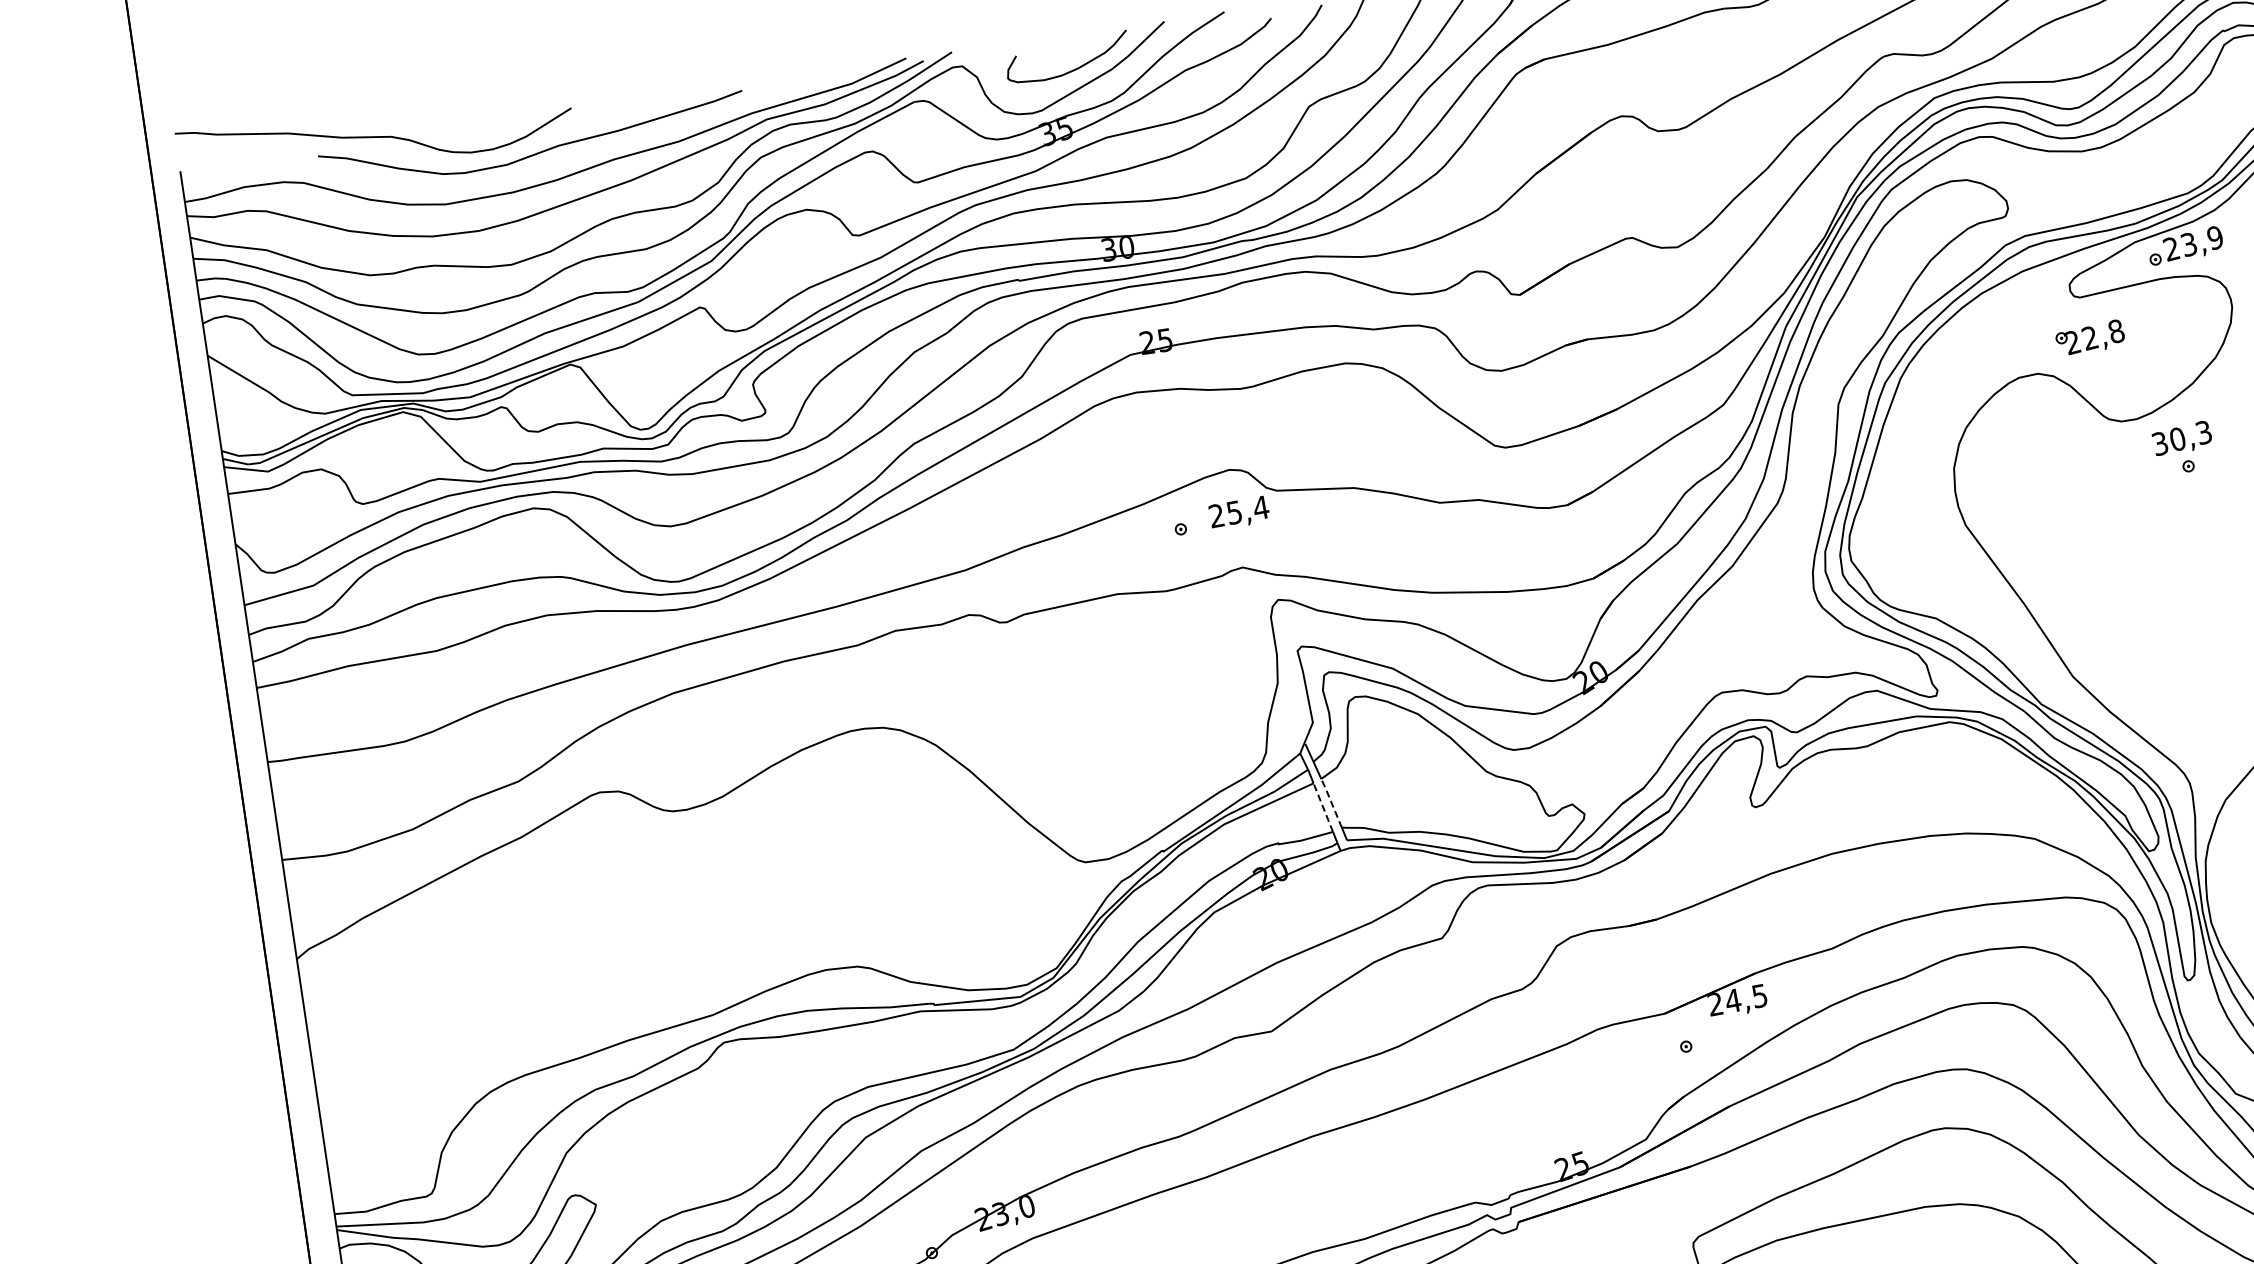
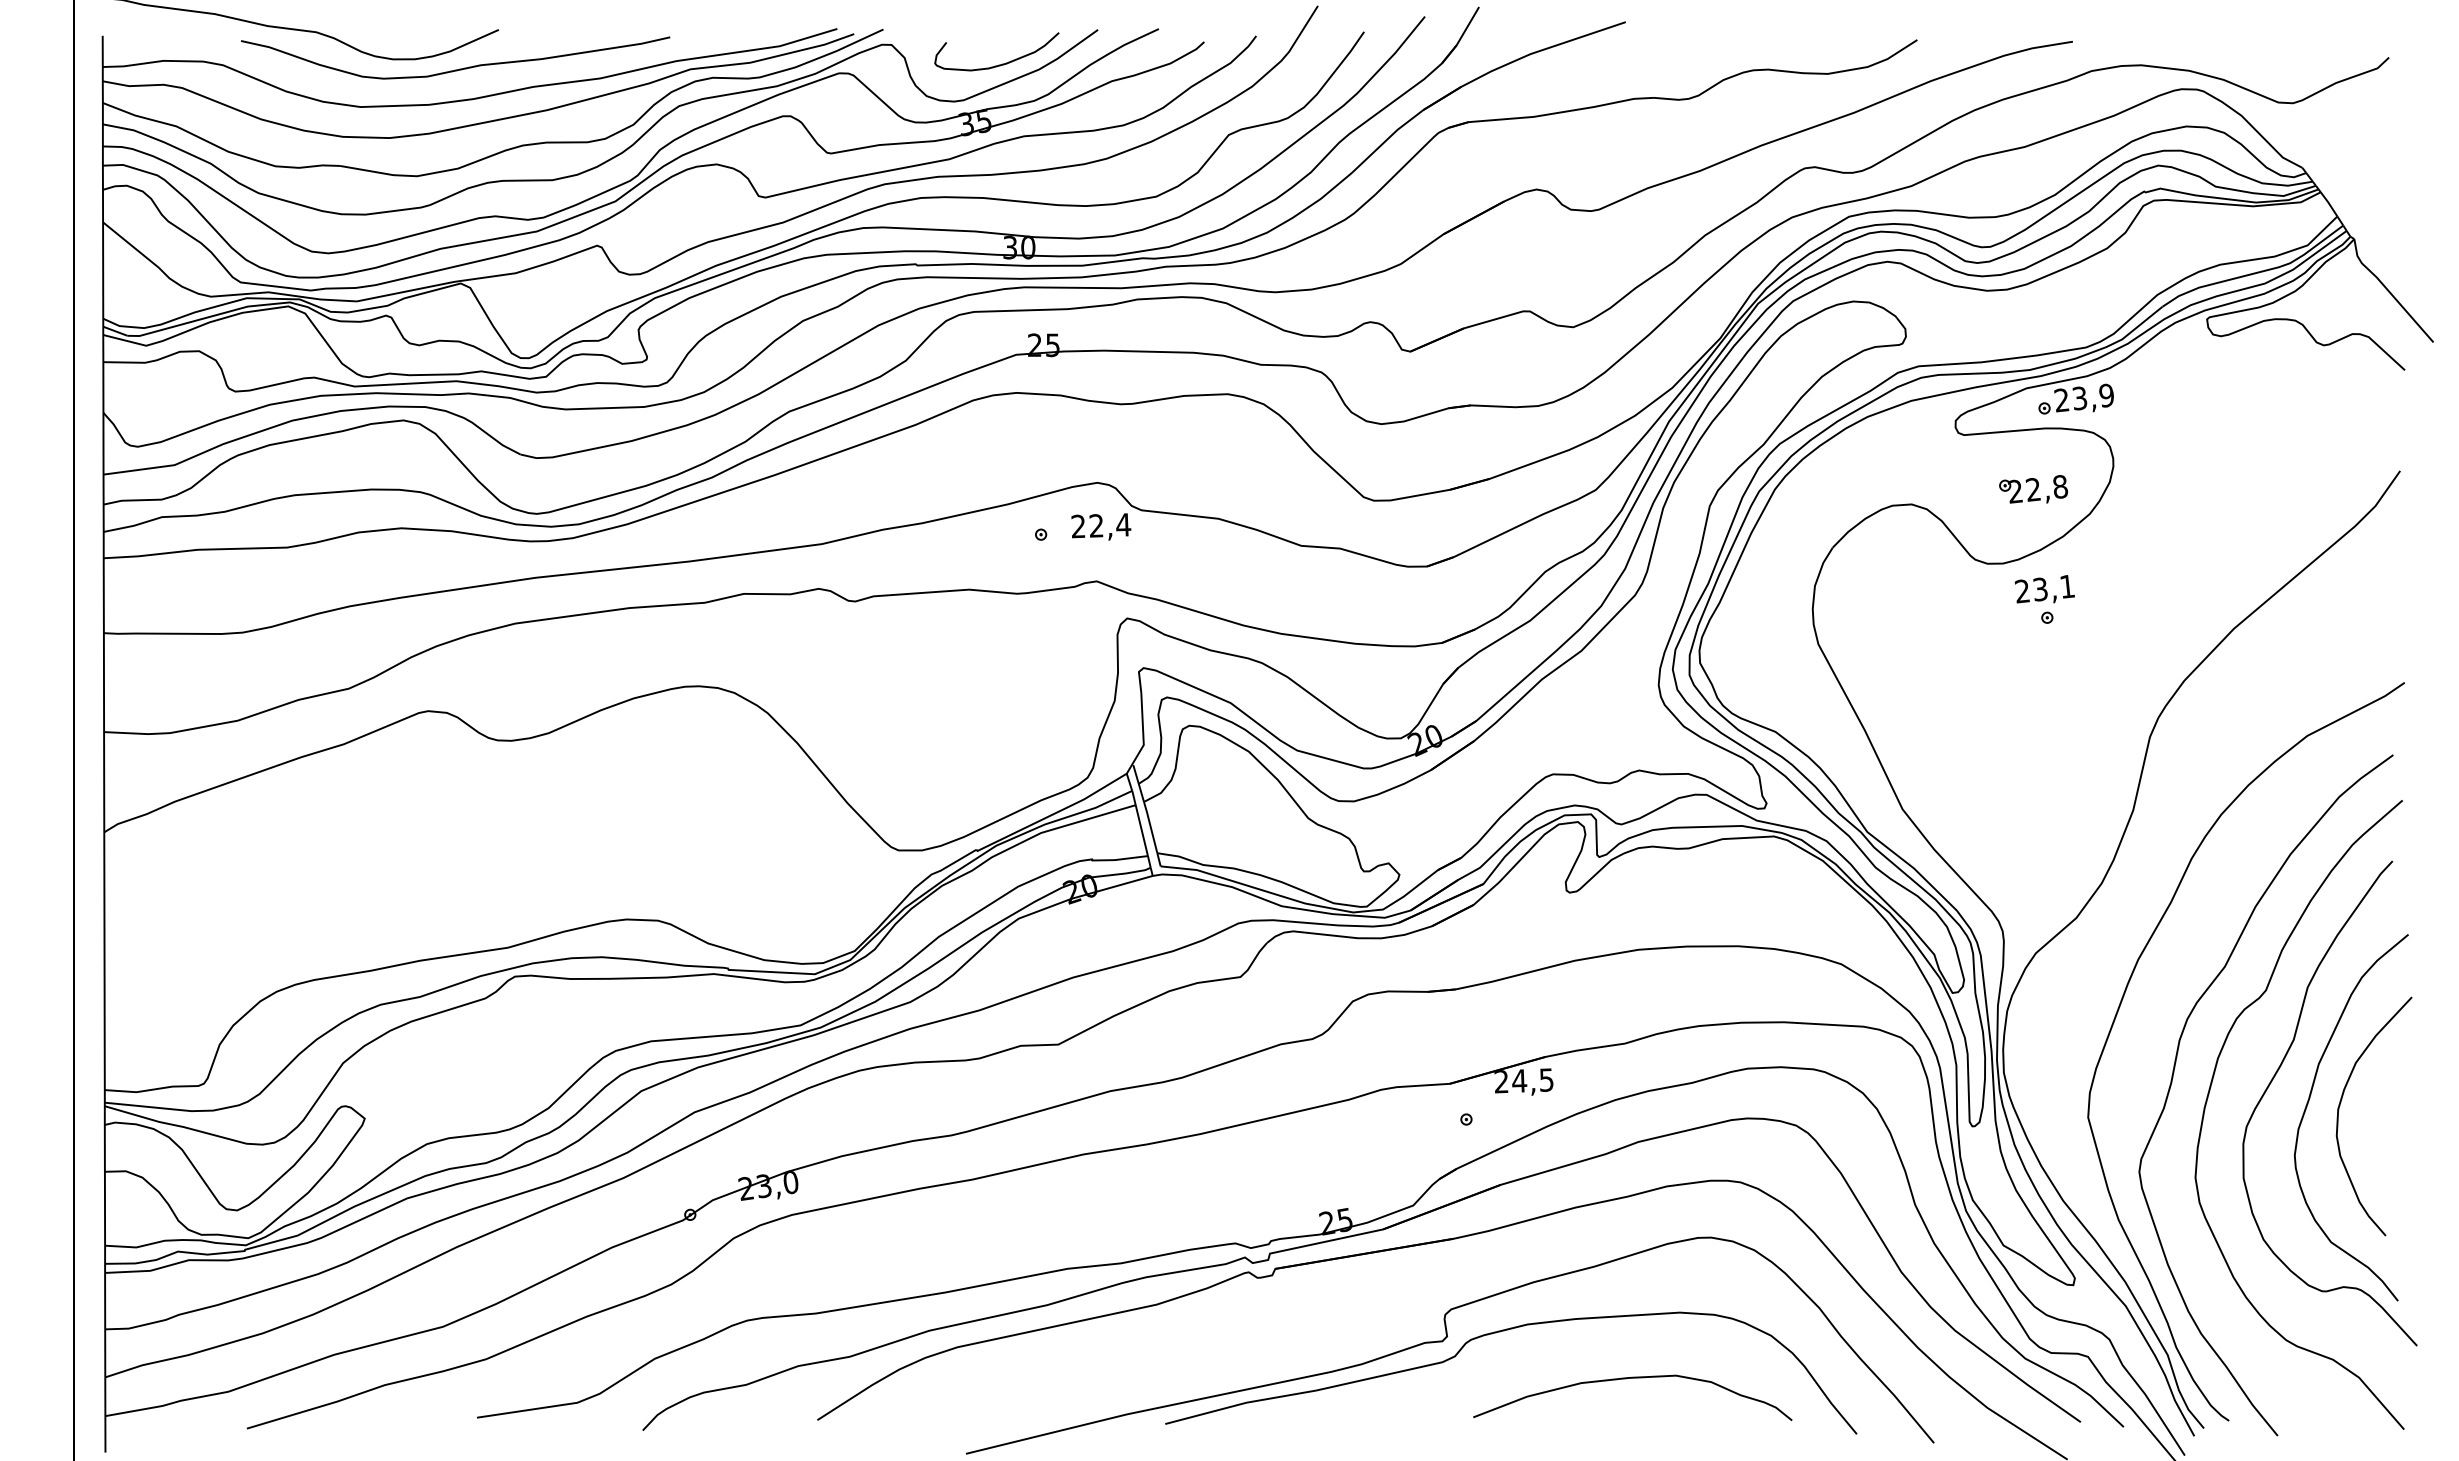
part: (2090, 337) -> (2033, 489), moved
text: (2181, 437) -> (2044, 588), 30,3 -> 23,1
text: (1234, 512) -> (1096, 525), 25,4 -> 22,4
line: (1331, 802) -> (1150, 826), dashed -> solid
line: (1322, 807) -> (1141, 830), dashed -> solid

